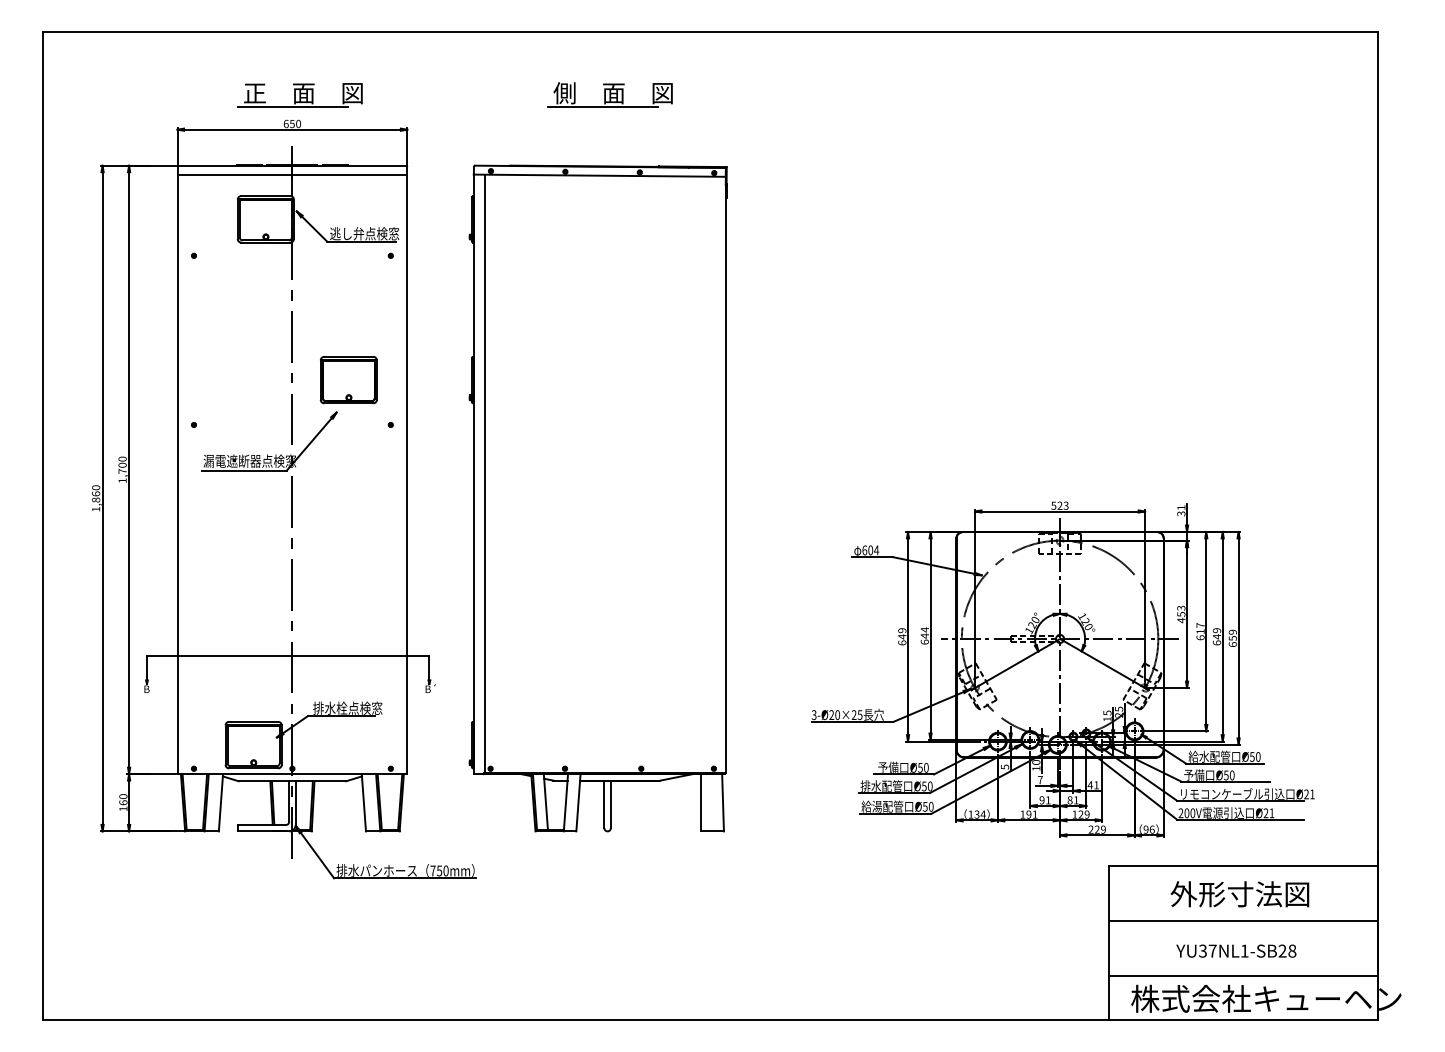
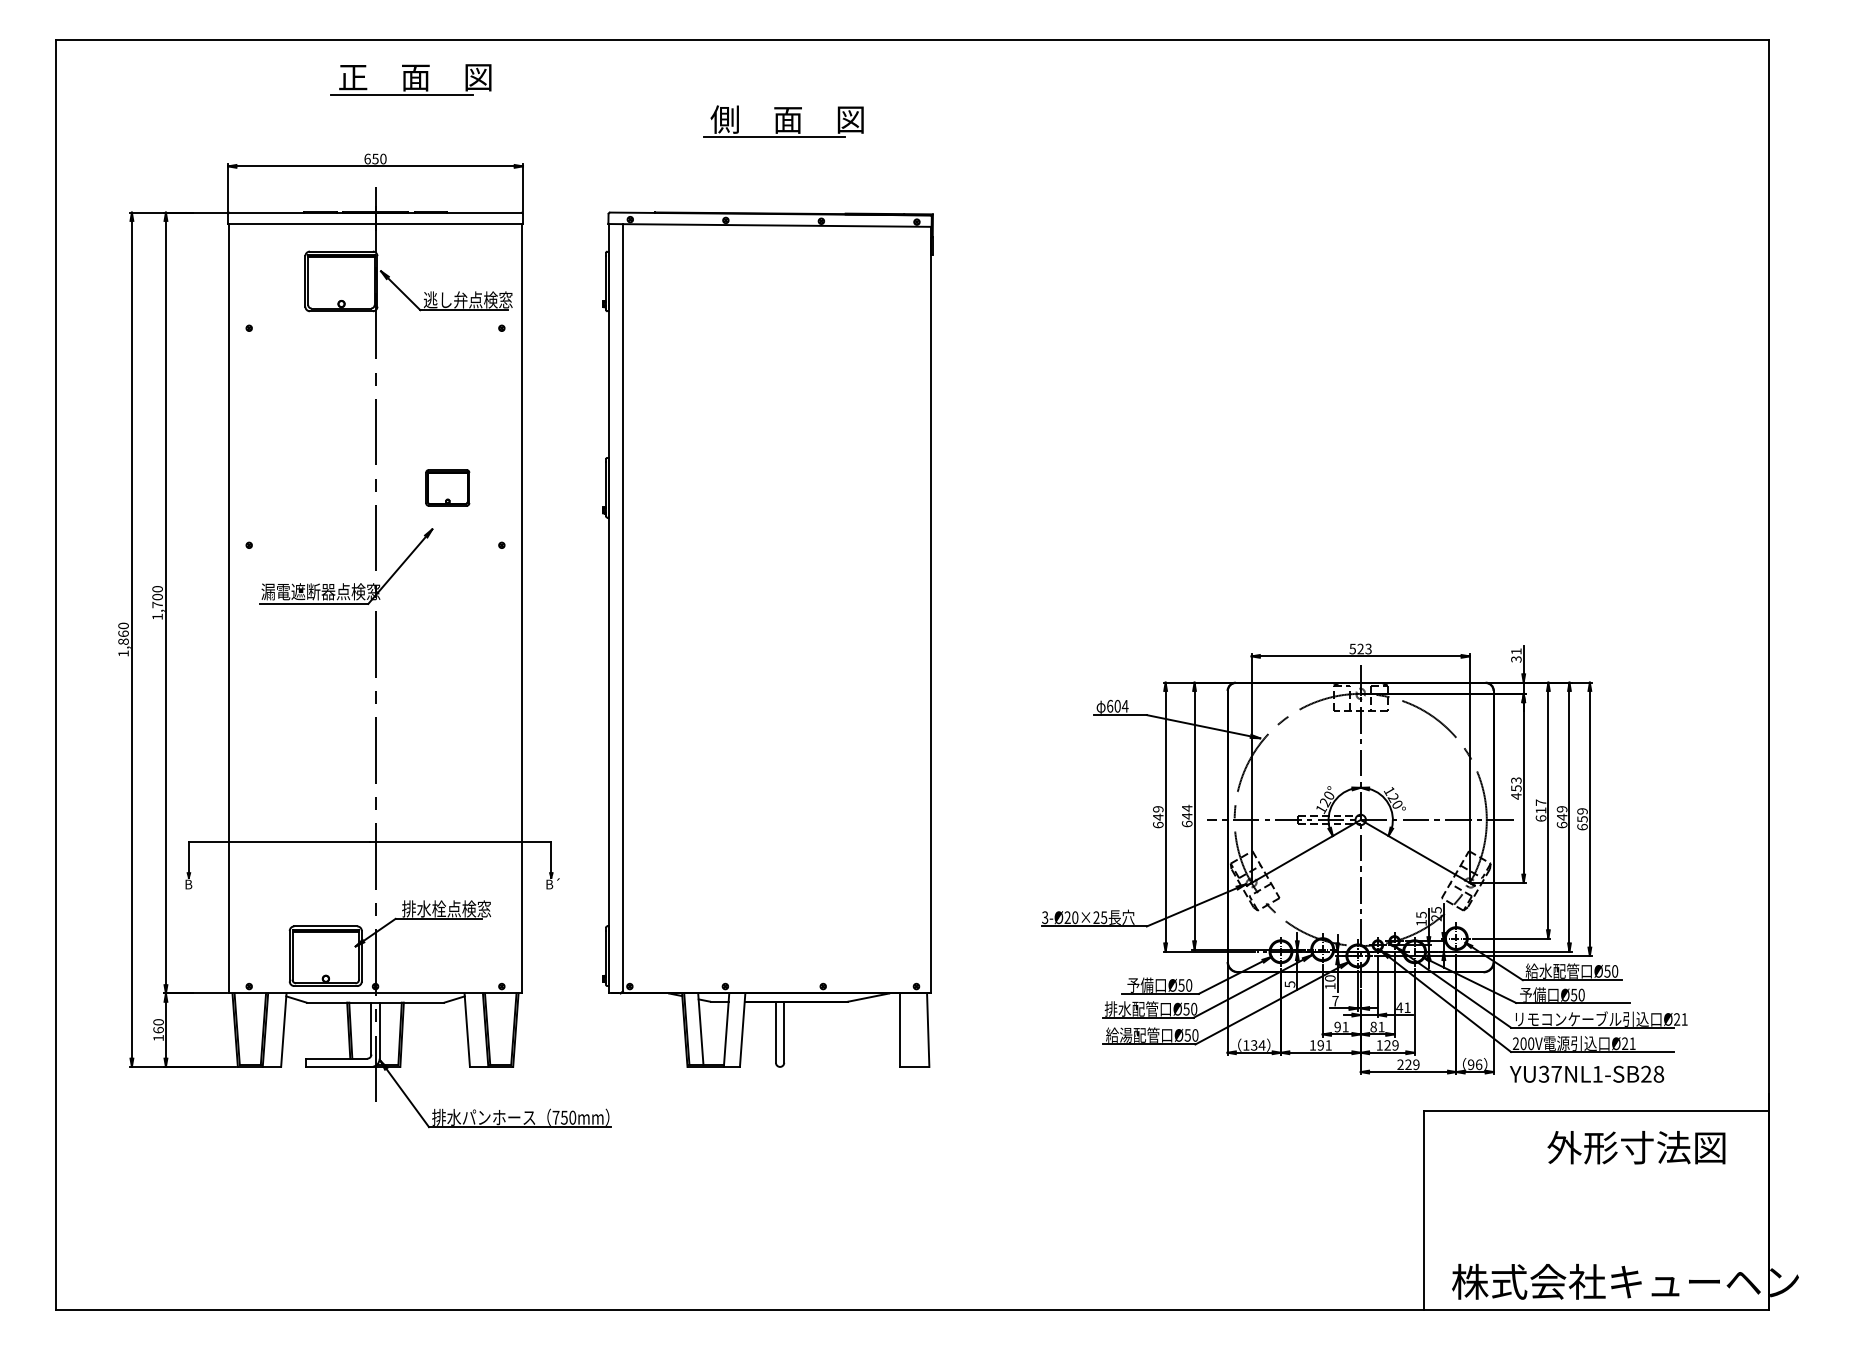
part: (299, 95) -> (410, 80), moved
part: (348, 380) -> (447, 488), size x0.6
text: (1239, 894) -> (1635, 1147), moved
line: (1243, 921) -> (1596, 1182), removed
text: (1236, 950) -> (1587, 1073), moved
line: (1243, 976) -> (1596, 1253), removed

